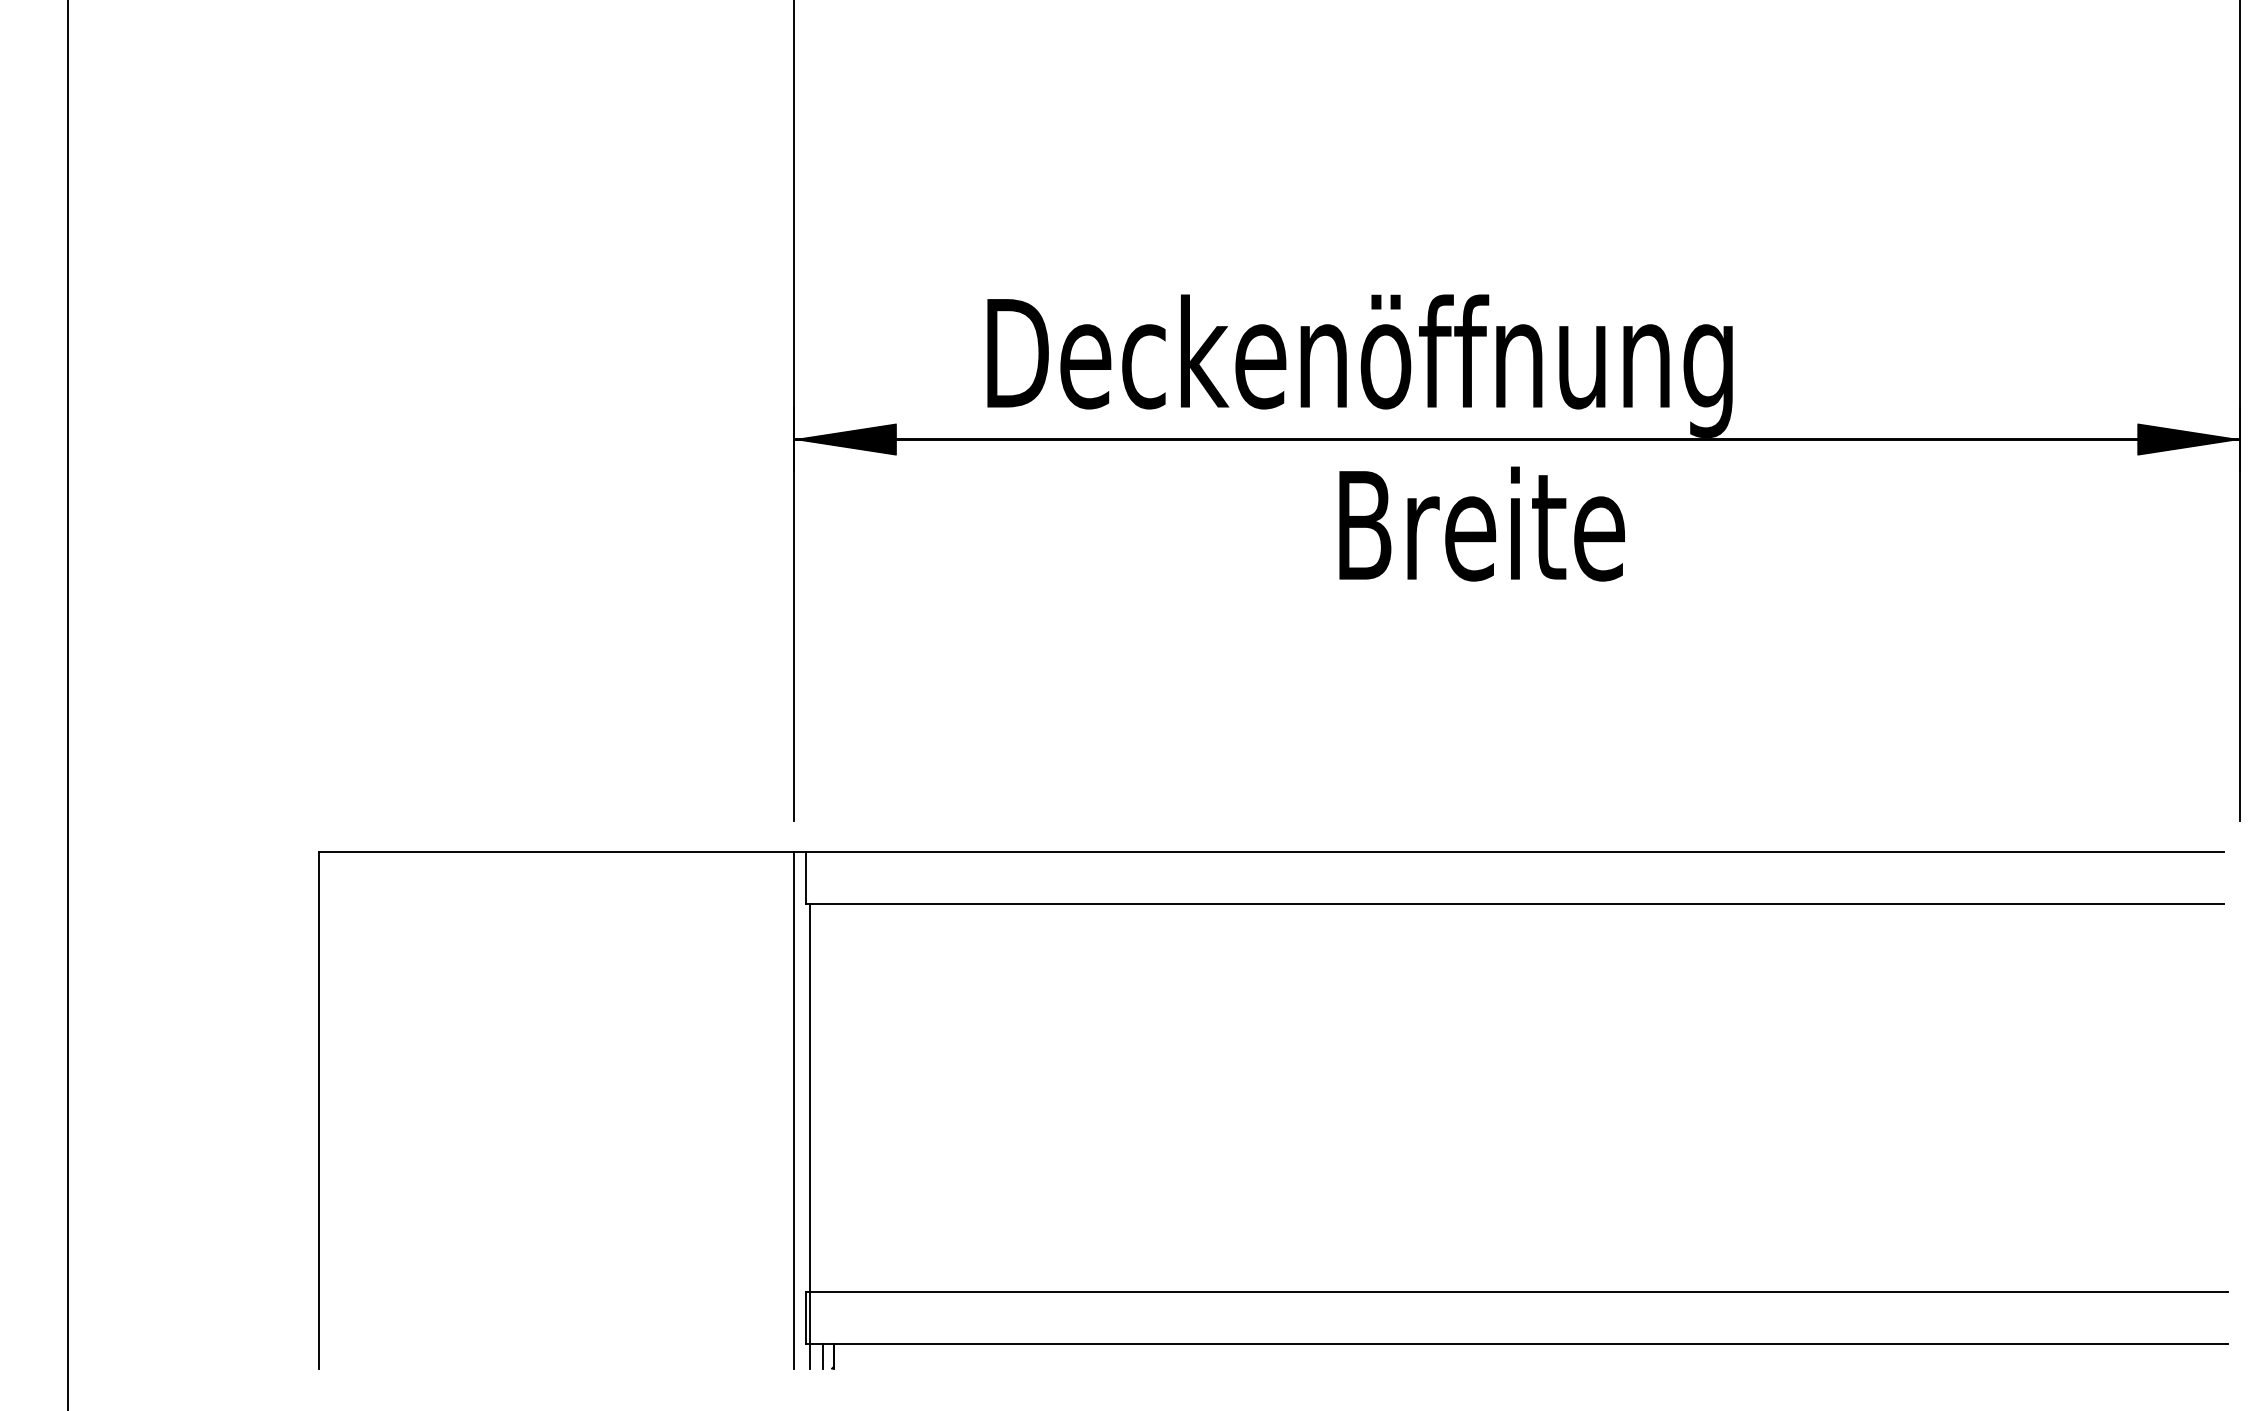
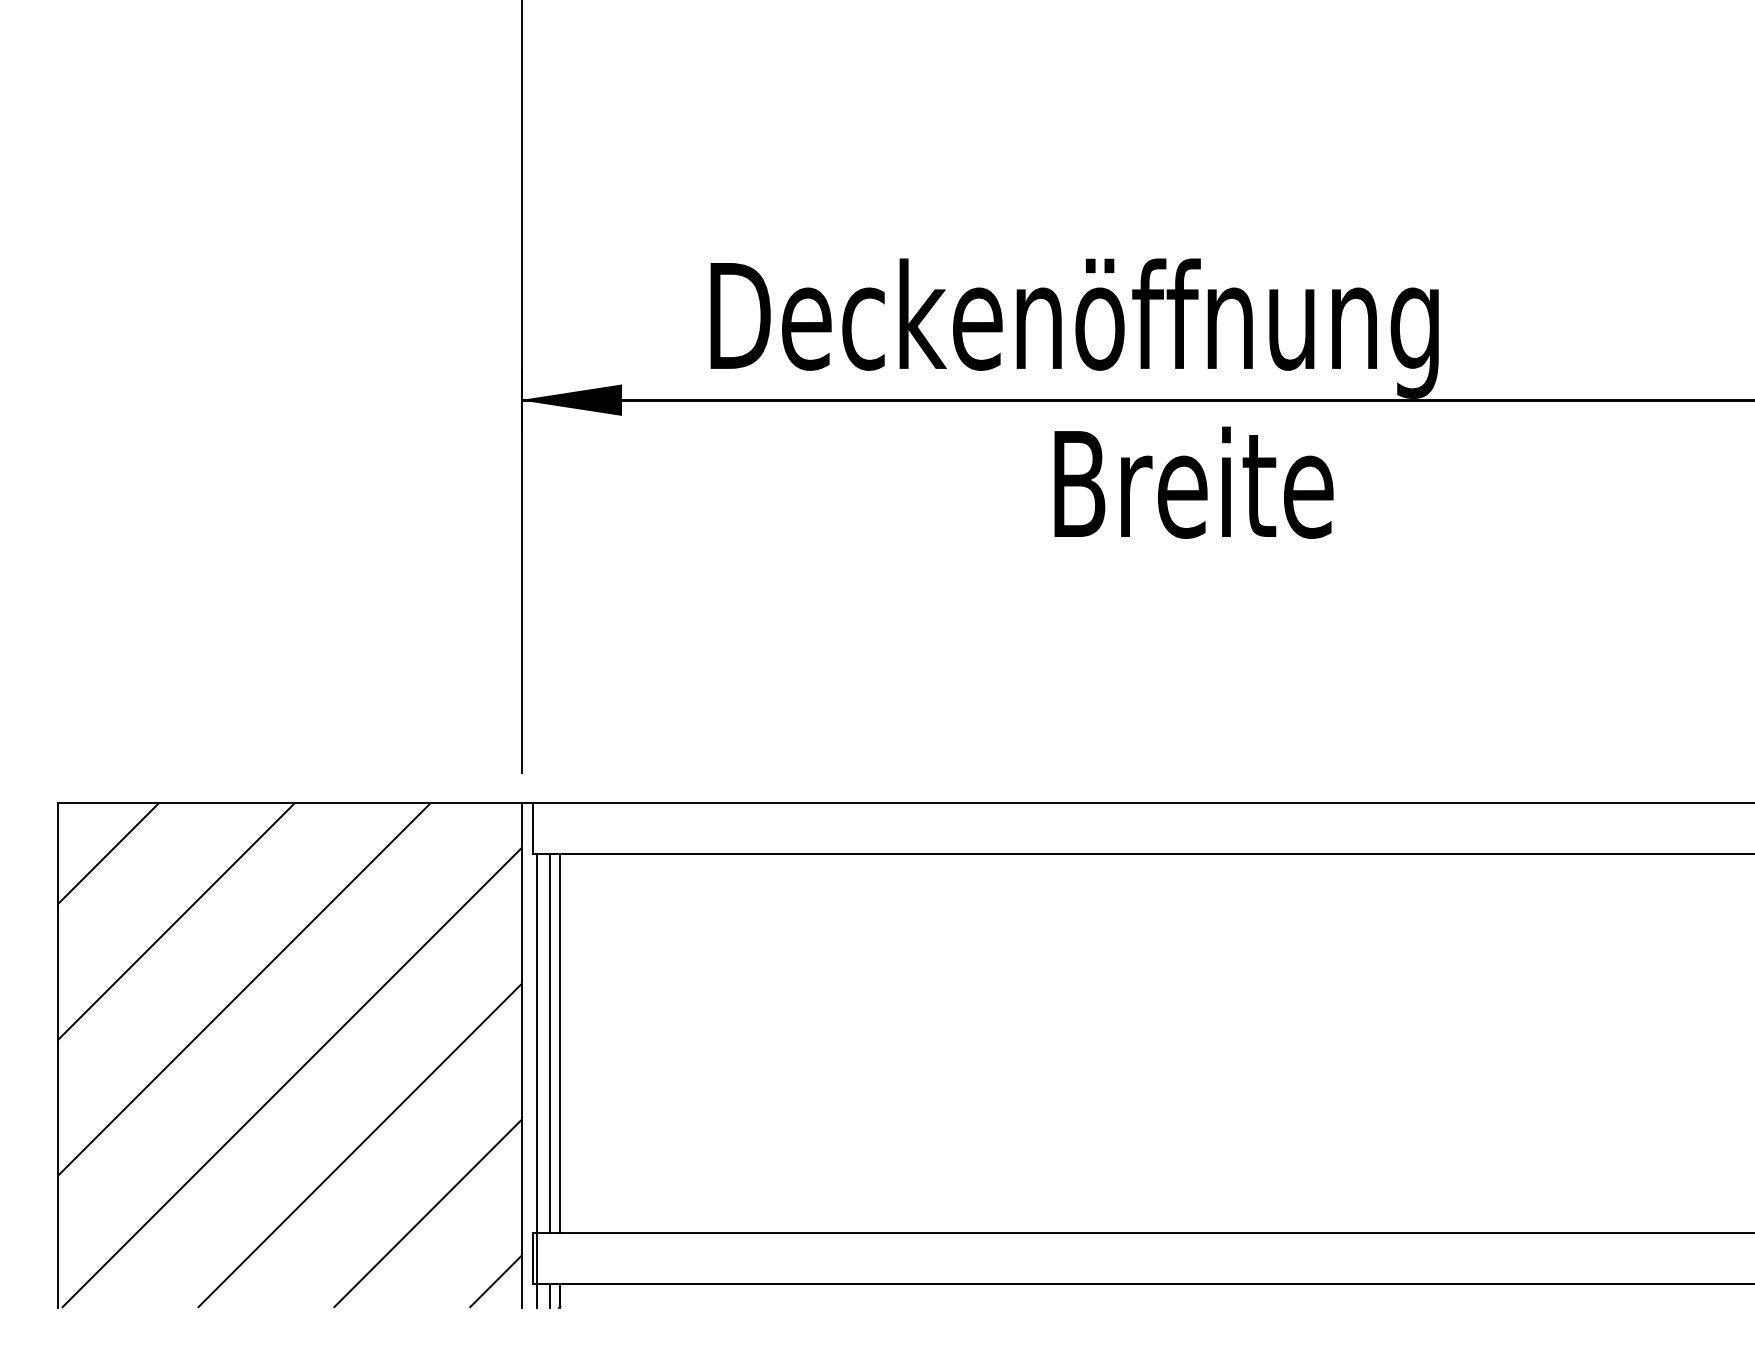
line: (822, 1098) -> (549, 1043), added
line: (833, 1098) -> (560, 1043), added
hatch: (556, 1110) -> (289, 1055), added

